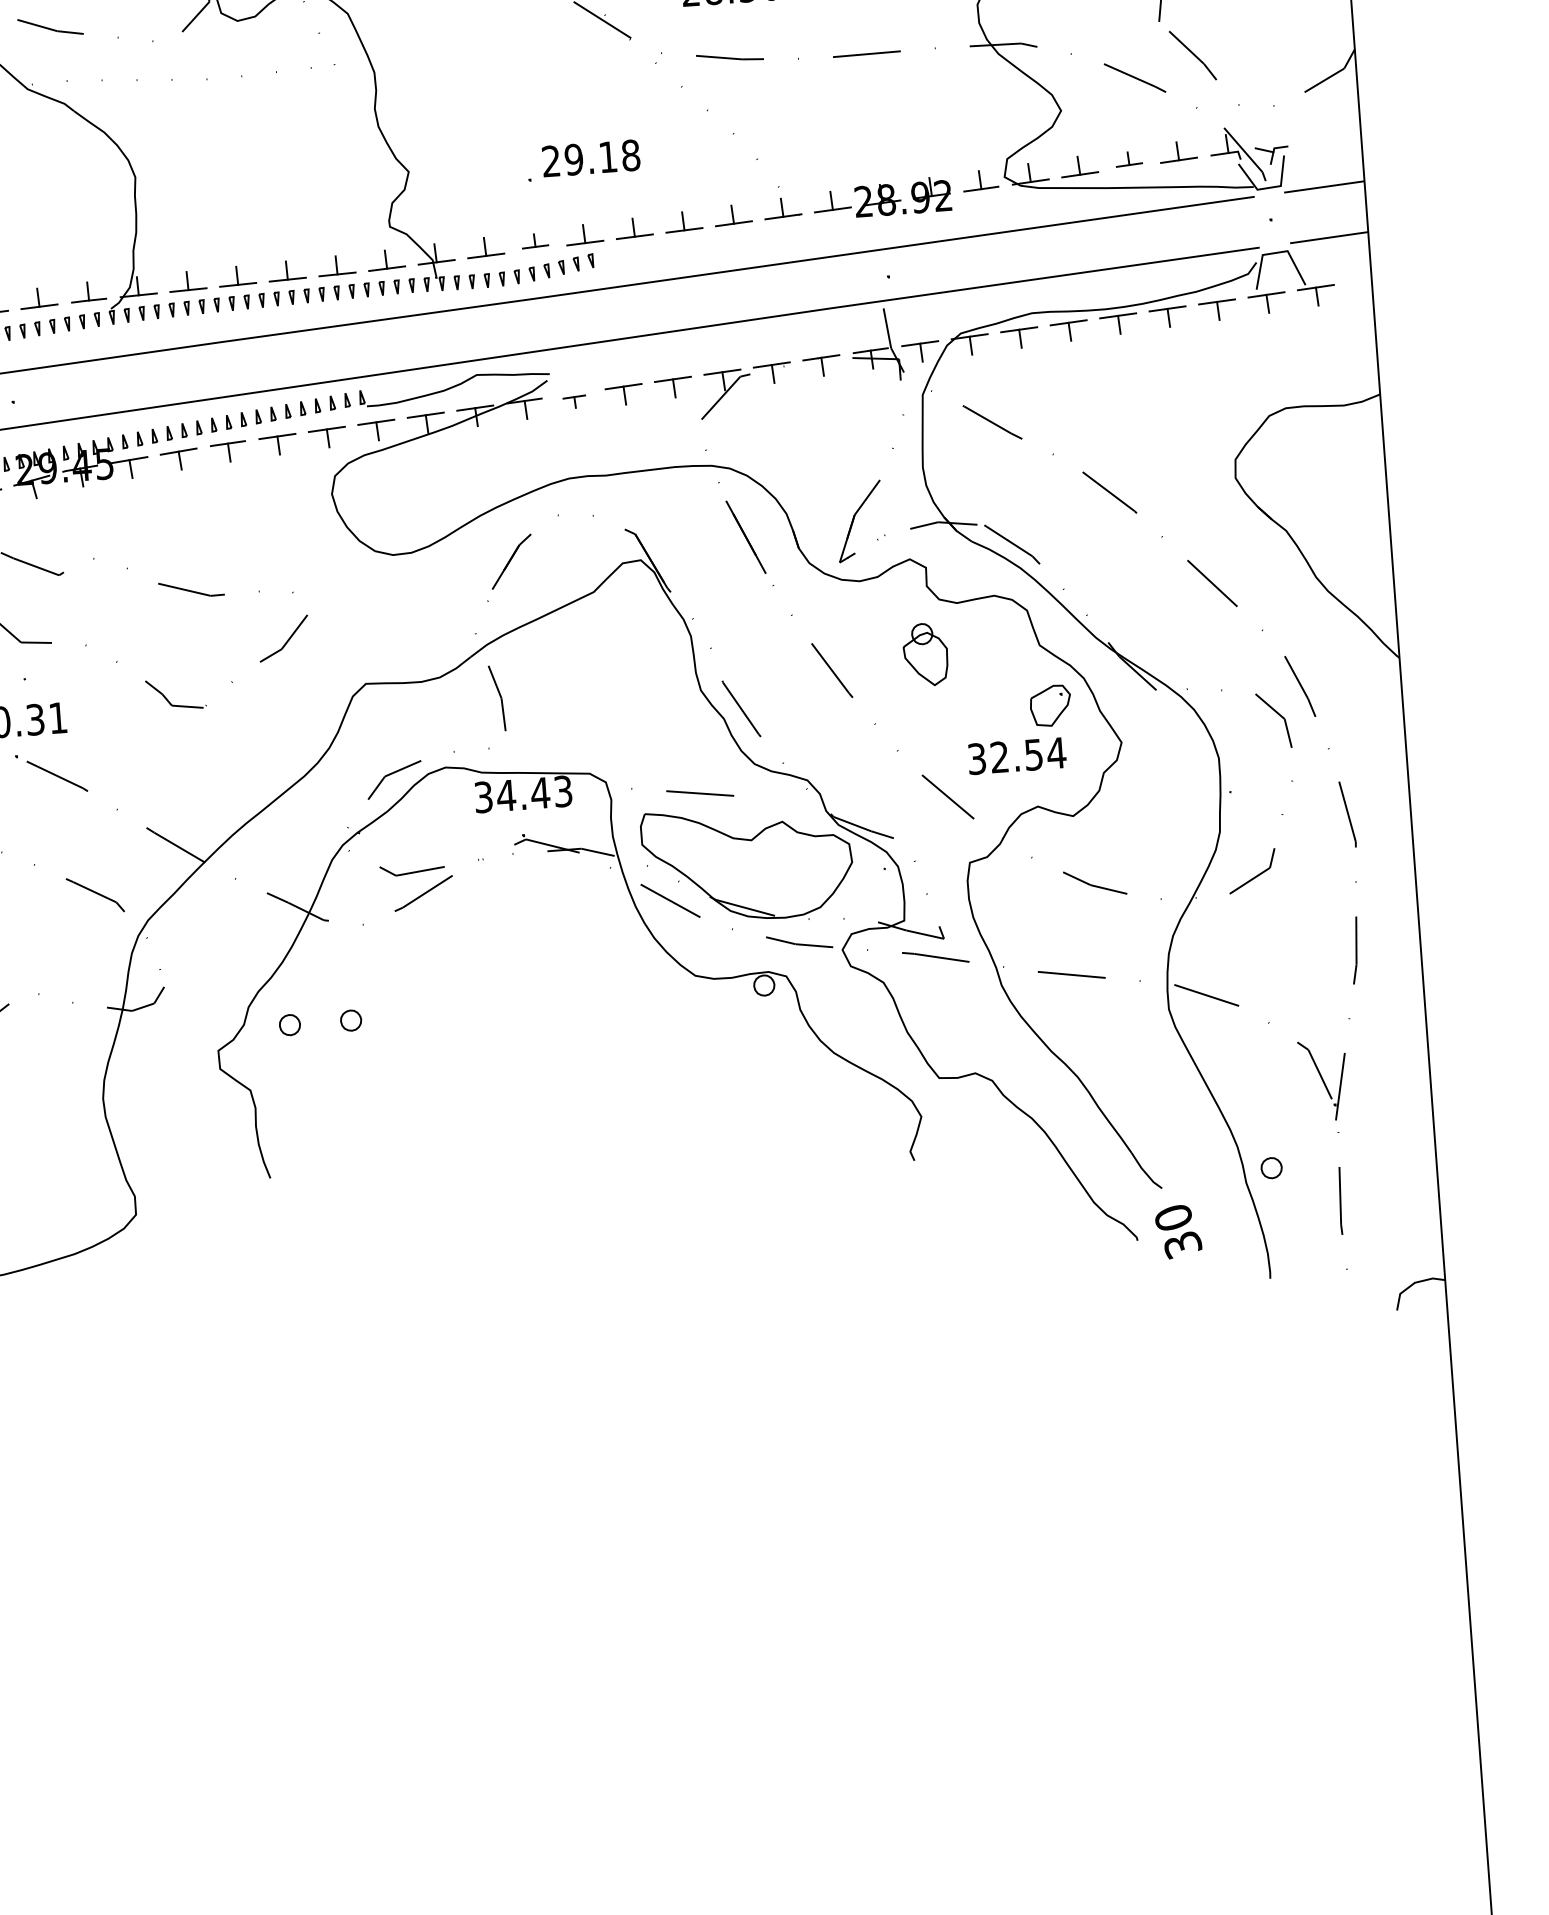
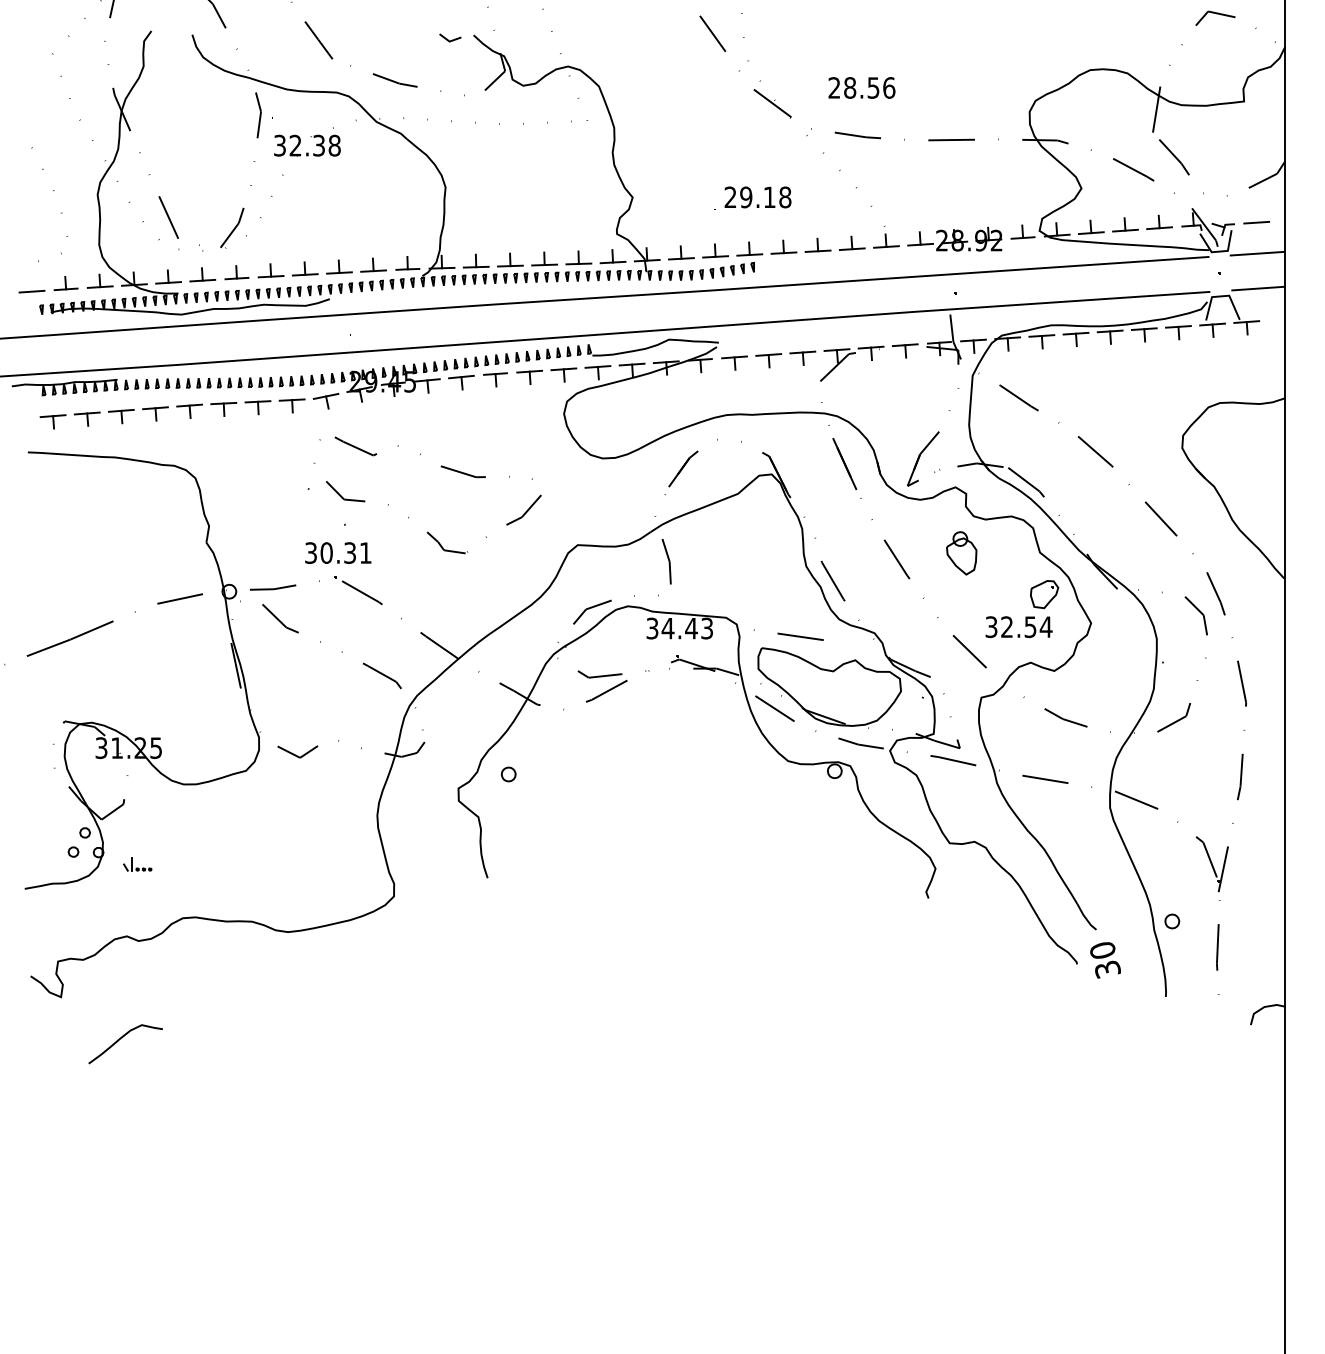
line: (1319, 141) -> (1256, 222), added
part: (1129, 158) -> (1125, 224), size x1.43
part: (534, 240) -> (715, 250), size x1.43
part: (574, 401) -> (734, 362), size x1.67
part: (350, 1020) -> (550, 774), removed

